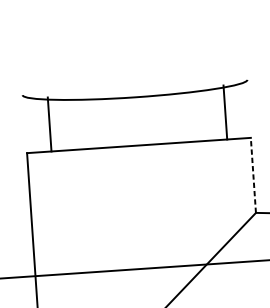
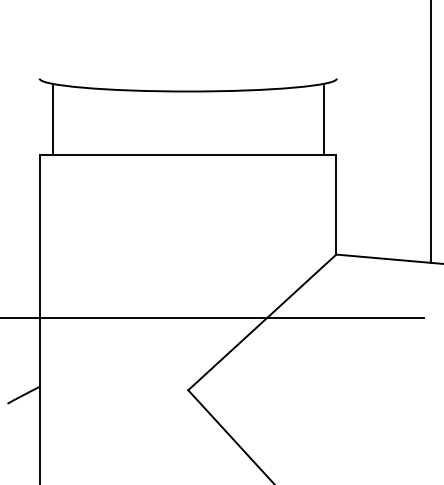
line: (225, 112) -> (324, 119), moved
line: (49, 124) -> (52, 119), moved
line: (253, 175) -> (336, 204), dashed -> solid

